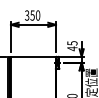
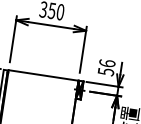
text: (72, 46) -> (106, 68), 45 -> 56

